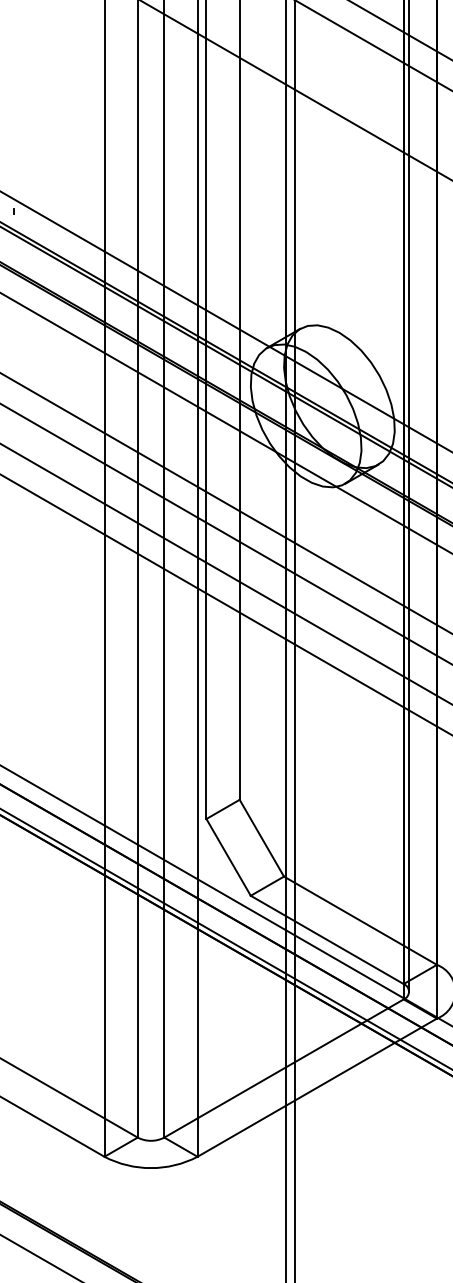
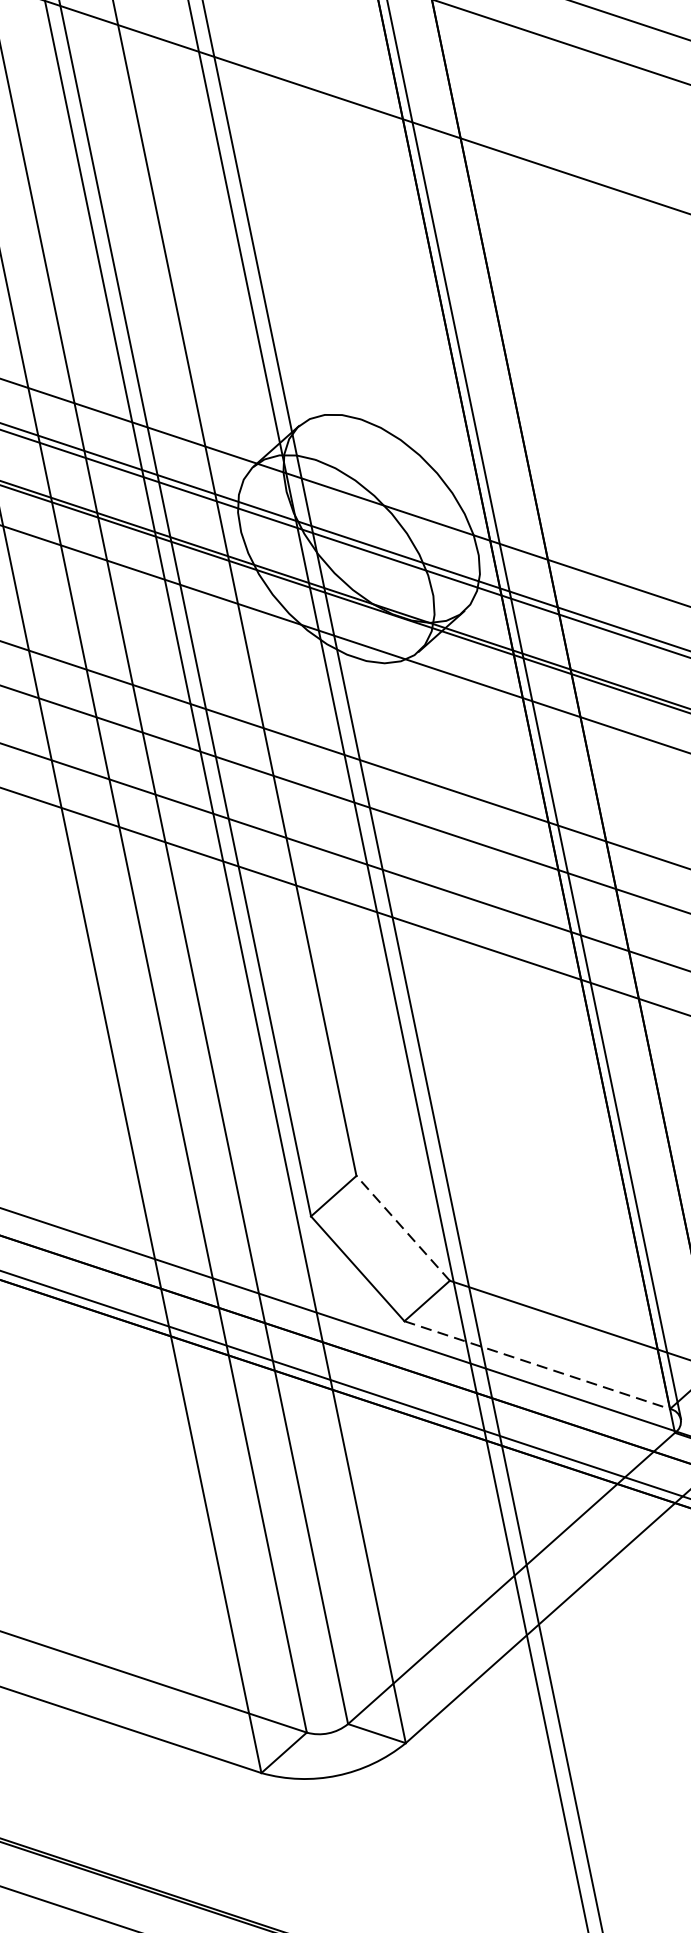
line: (261, 837) -> (402, 1227), solid -> dashed
line: (327, 940) -> (537, 1365), solid -> dashed

